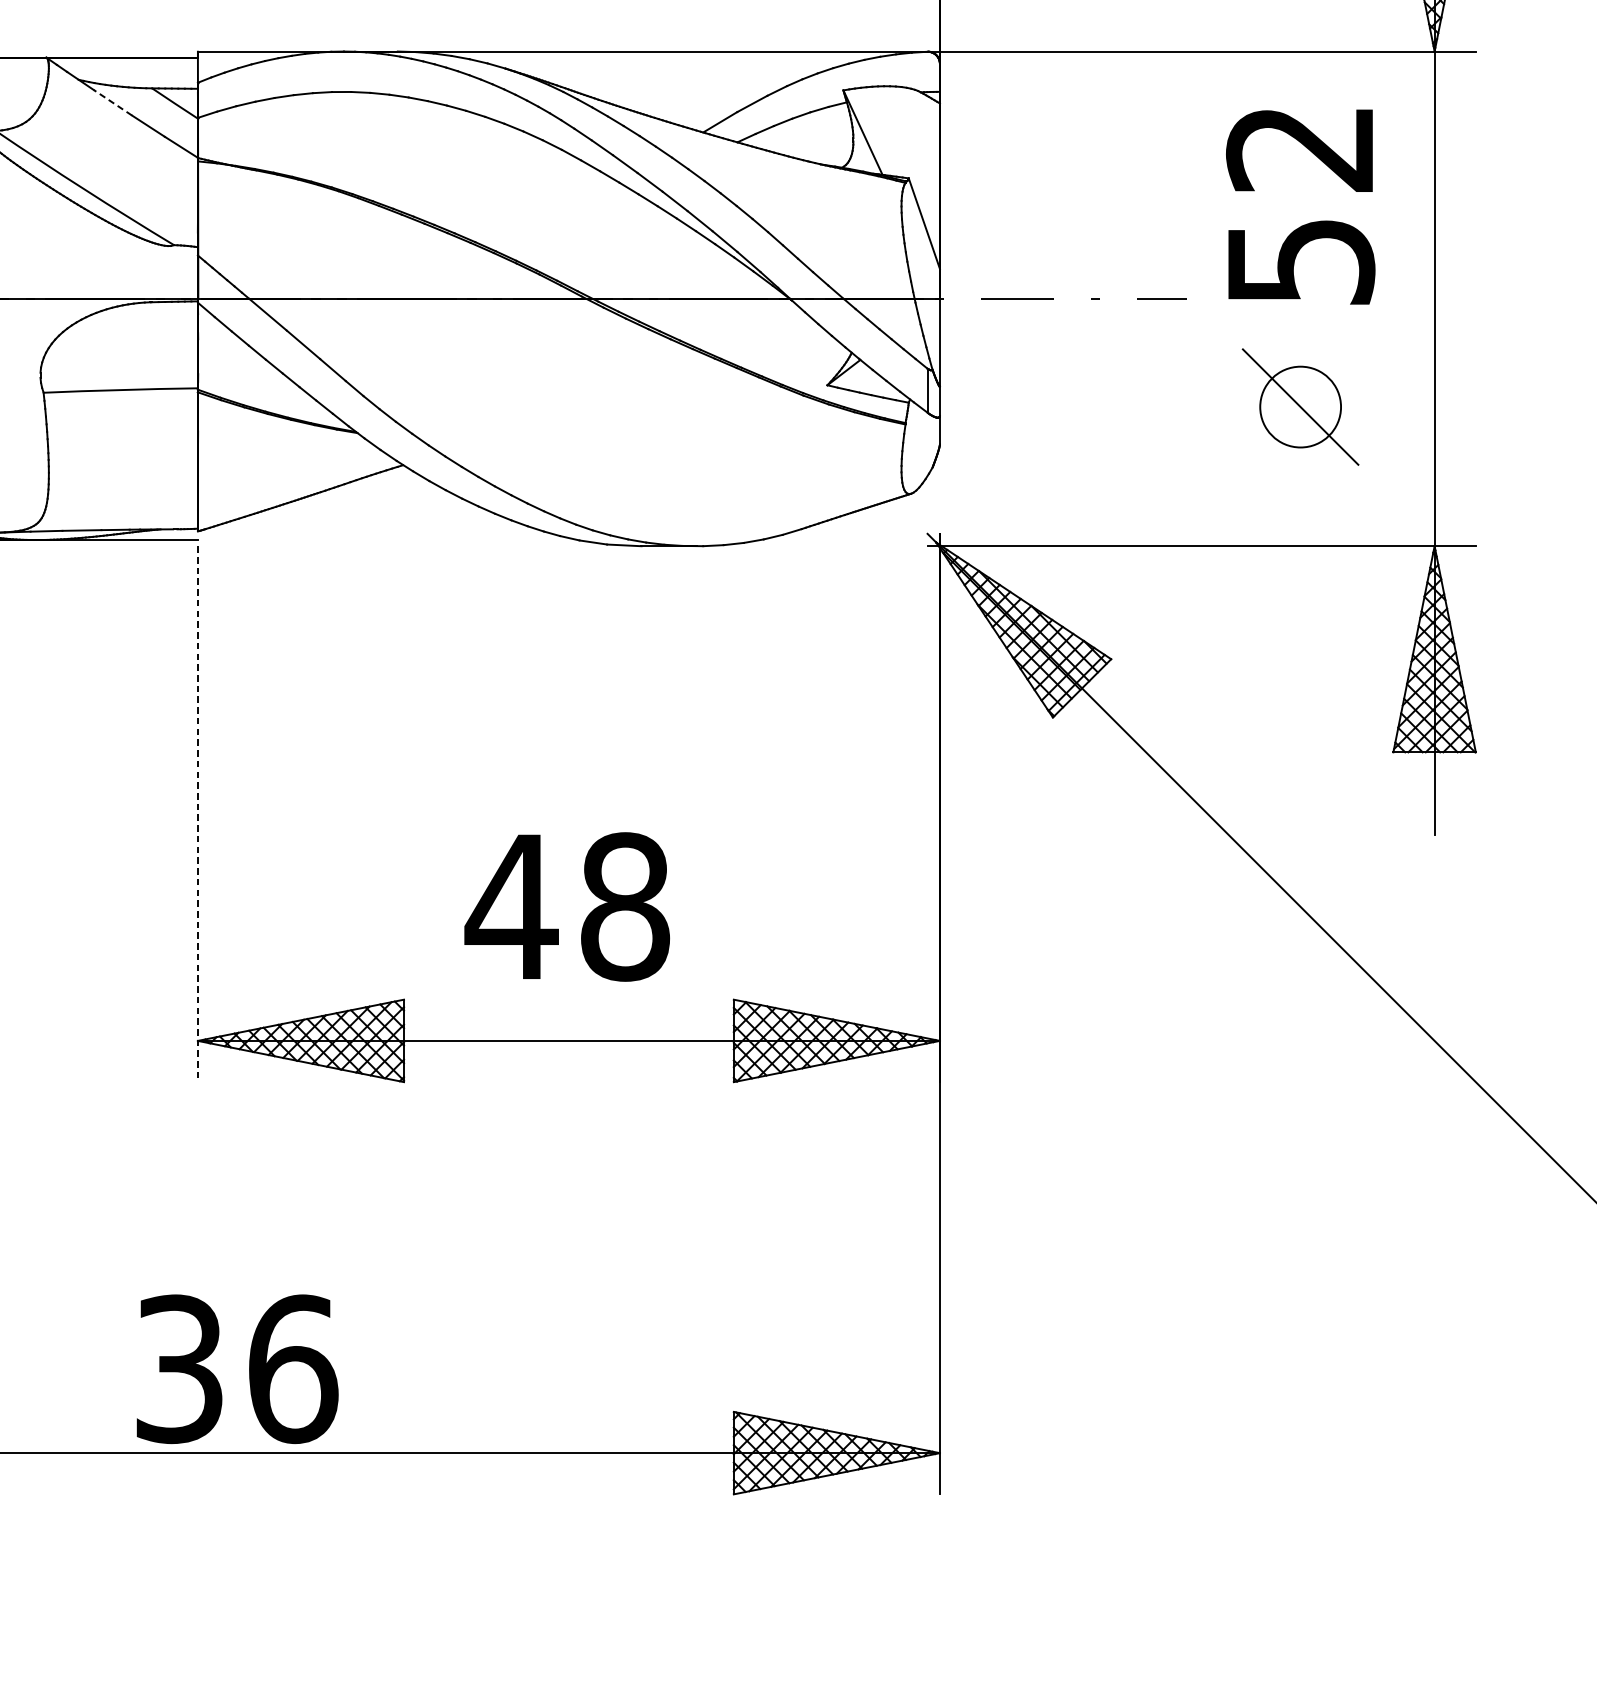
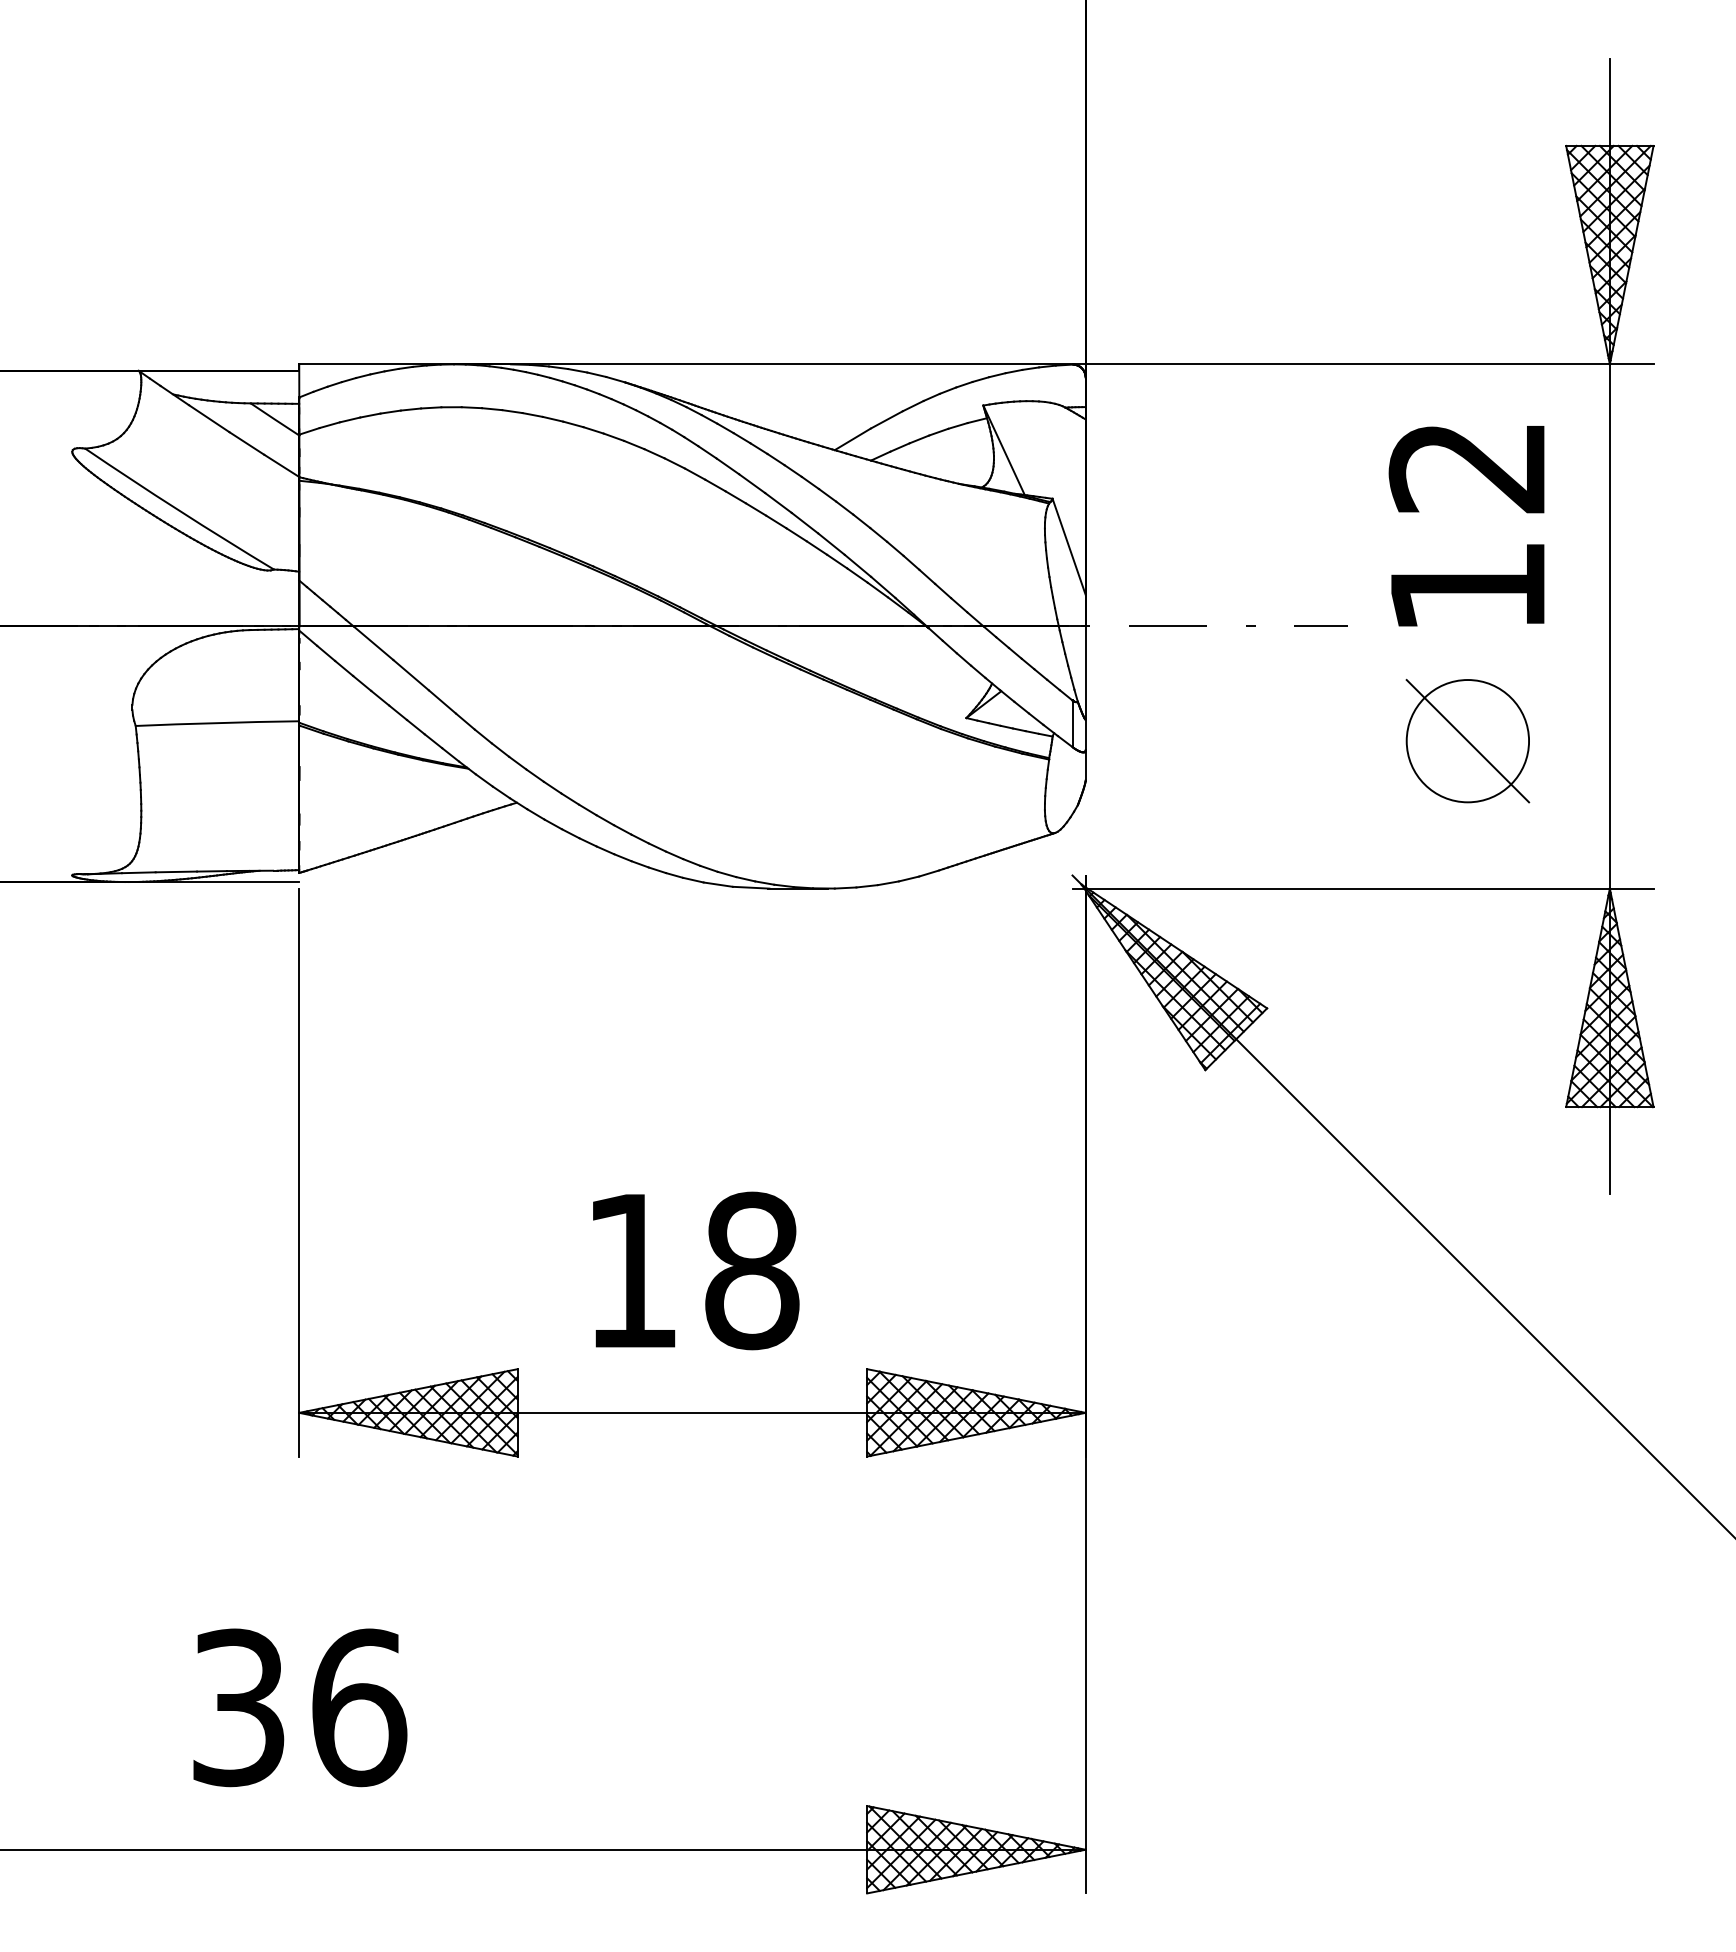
line: (112, 102) -> (208, 418), dashed -> solid
text: (1302, 262) -> (1469, 587), 52 -> 12
circle: (1300, 407) -> (1467, 741), size x1.43
line: (198, 814) -> (299, 1172), dashed -> solid
text: (511, 906) -> (631, 1270), 48 -> 18
text: (237, 1368) -> (300, 1707), moved

